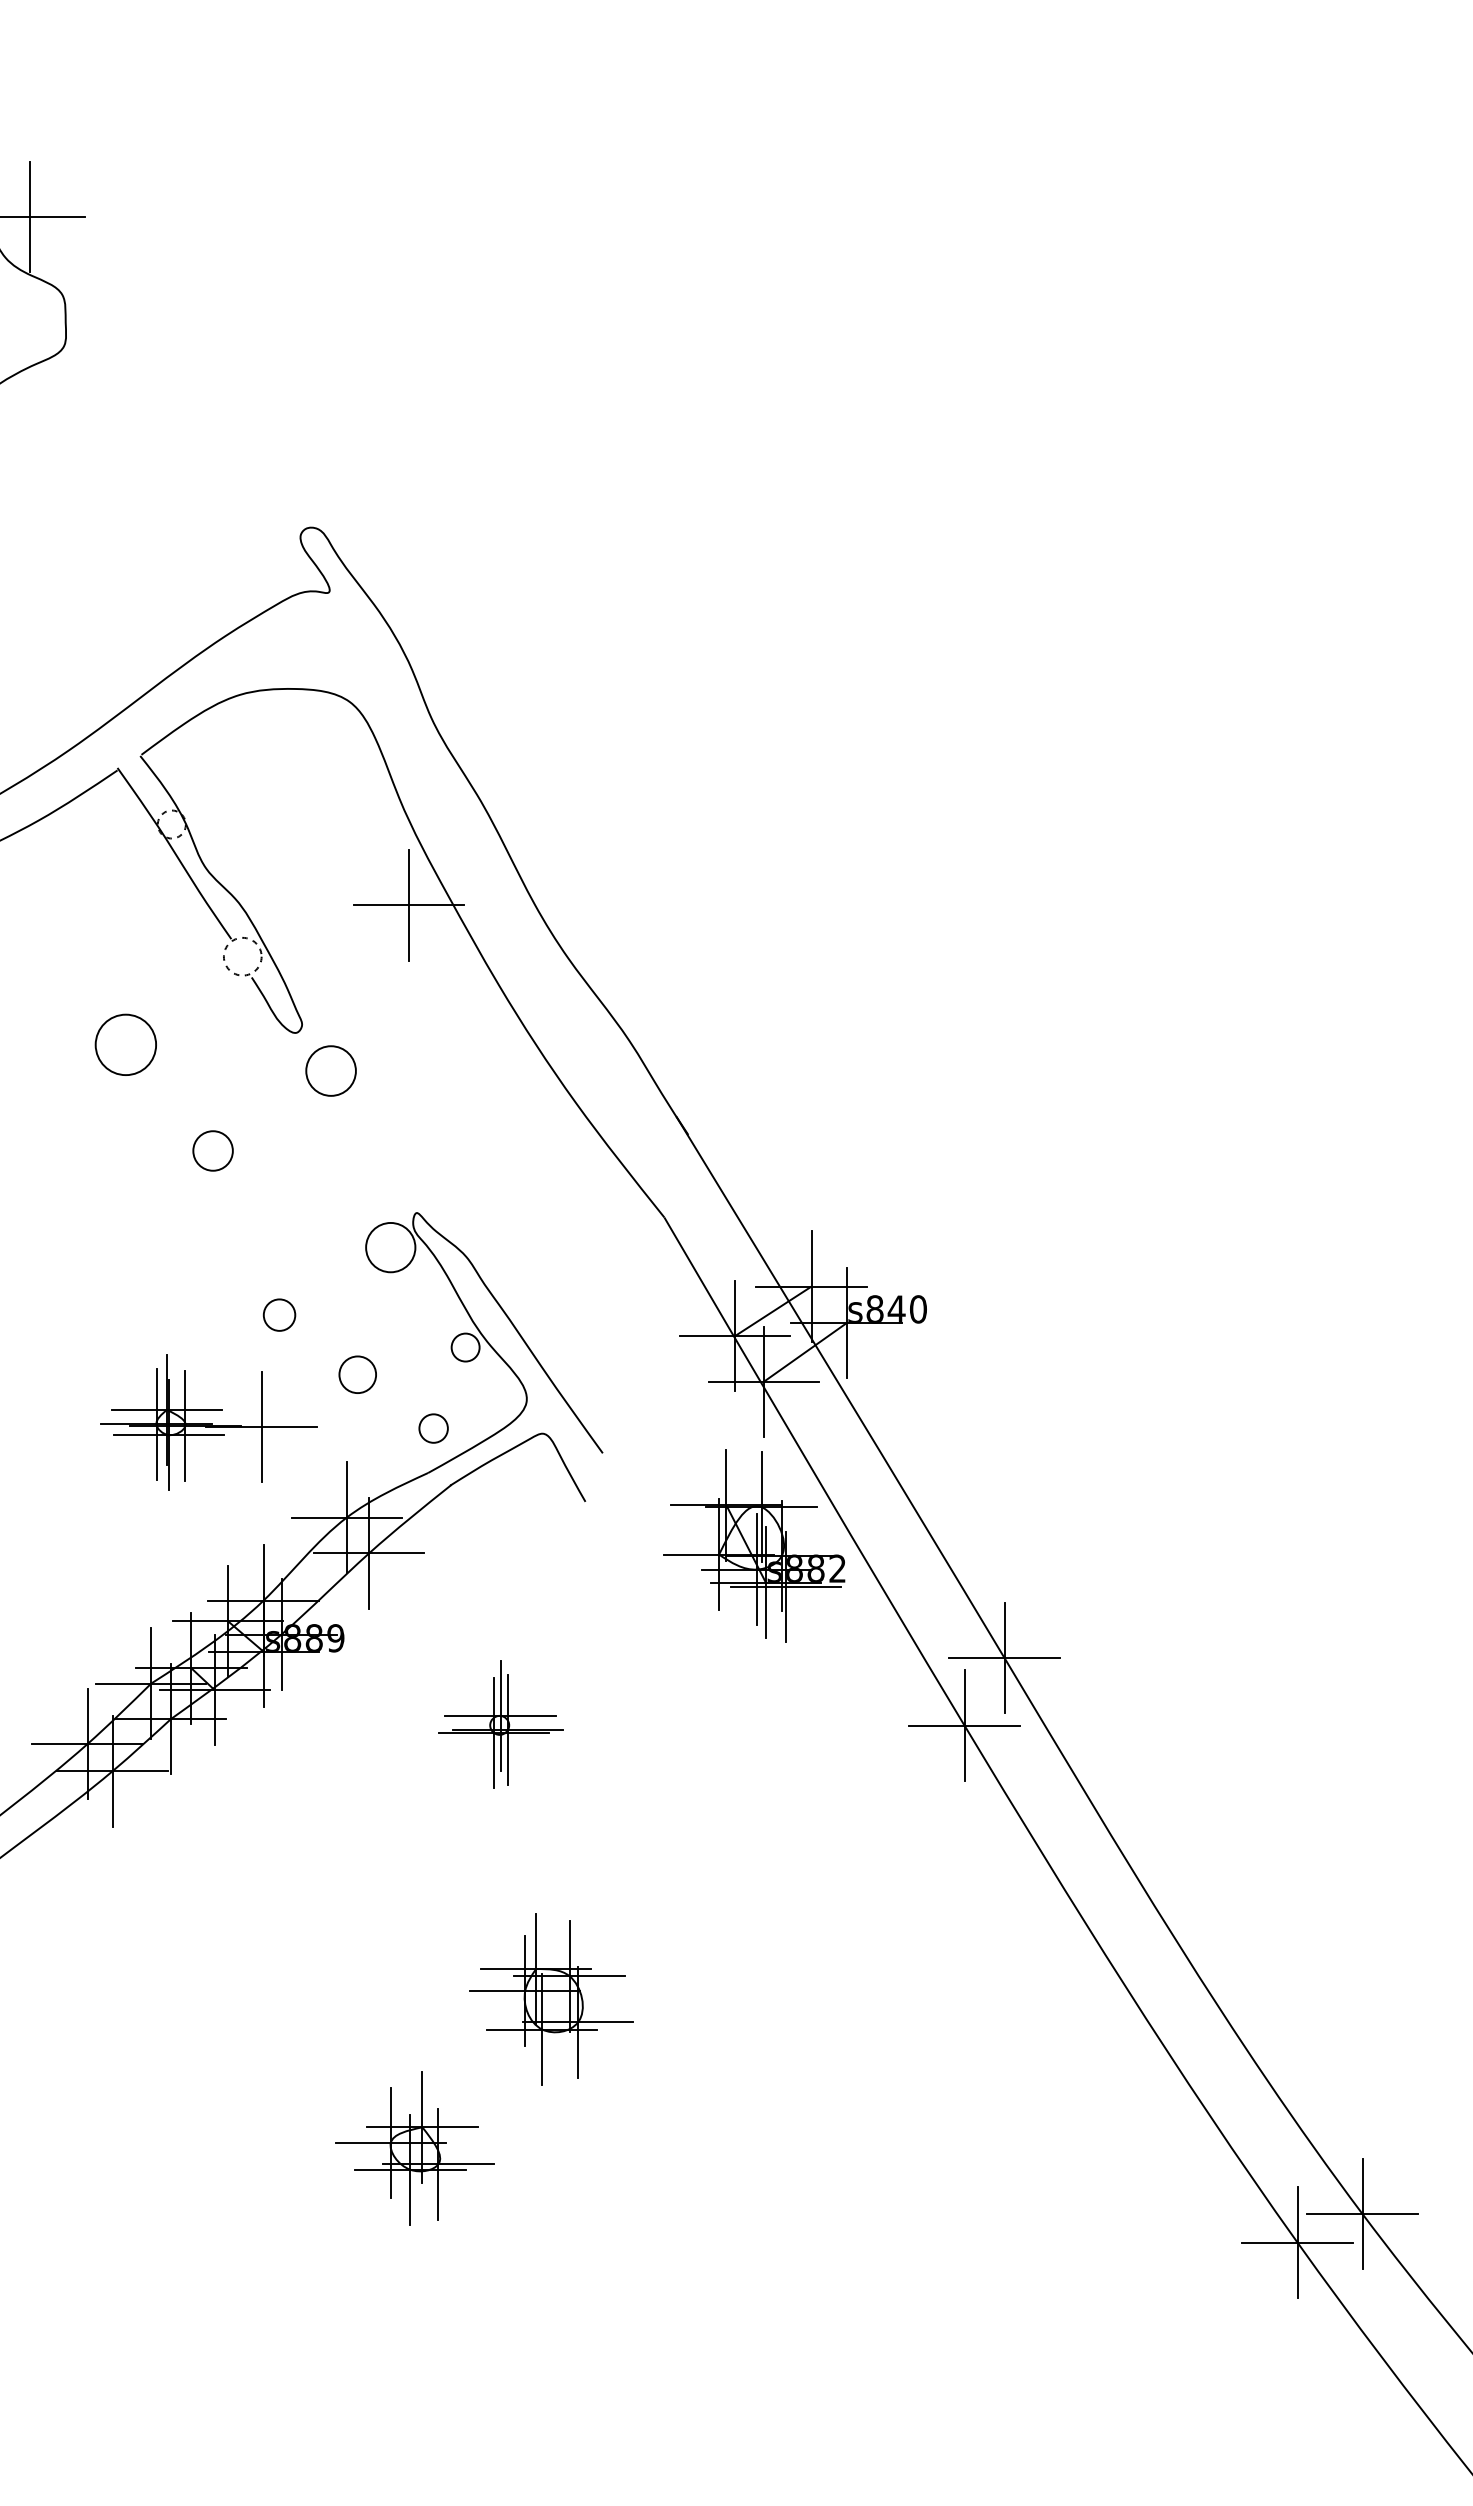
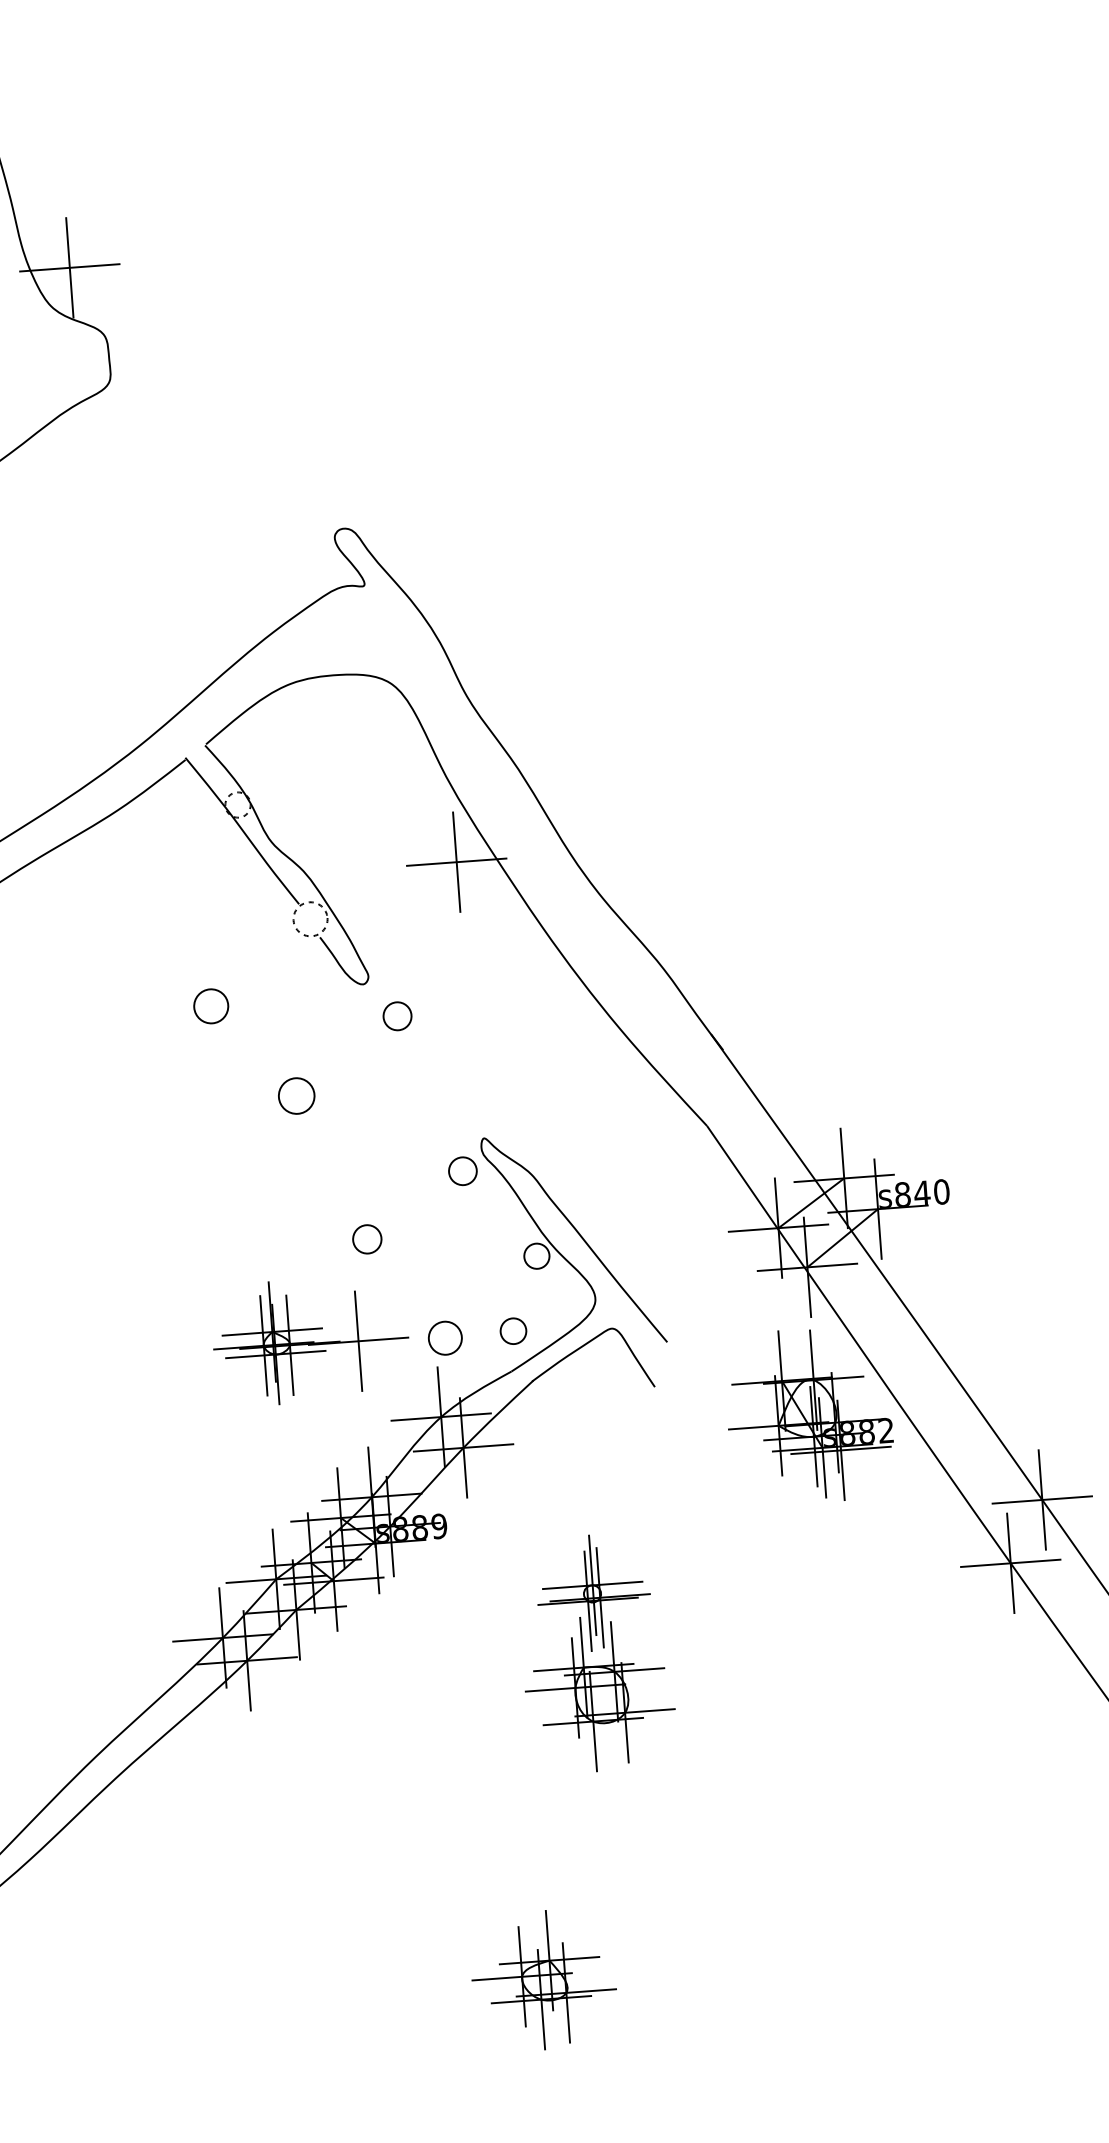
circle: (125, 1044) -> (210, 1006), size x0.62
circle: (330, 1070) -> (397, 1015), size x0.62
circle: (390, 1247) -> (462, 1171), size x0.62
circle: (357, 1374) -> (445, 1338), moved
part: (551, 1999) -> (599, 1693), moved

